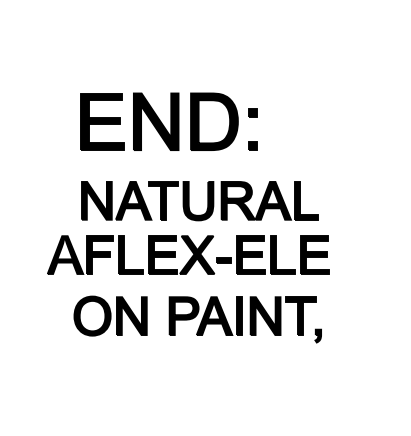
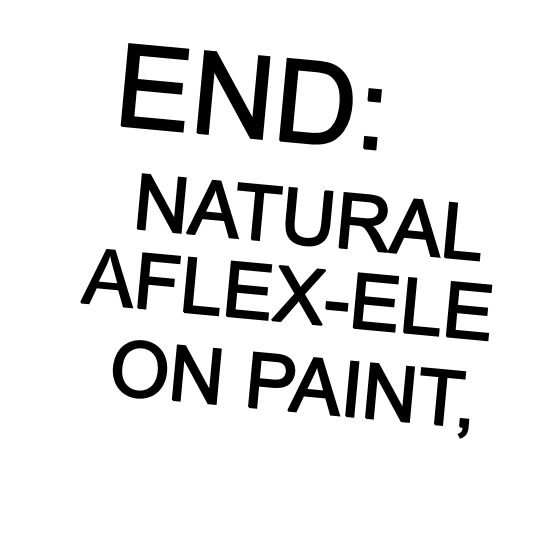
part: (168, 121) -> (251, 96), moved

